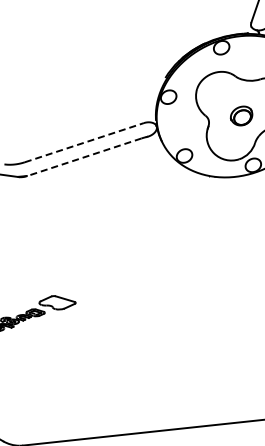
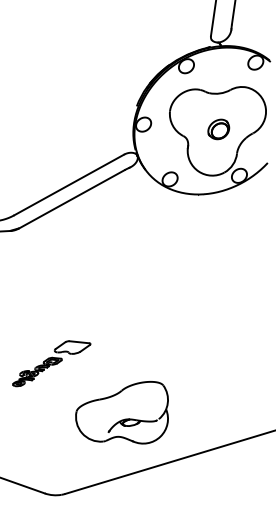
line: (84, 142) -> (69, 184), dashed -> solid
line: (83, 157) -> (71, 199), dashed -> solid
part: (93, 375) -> (121, 412), added

